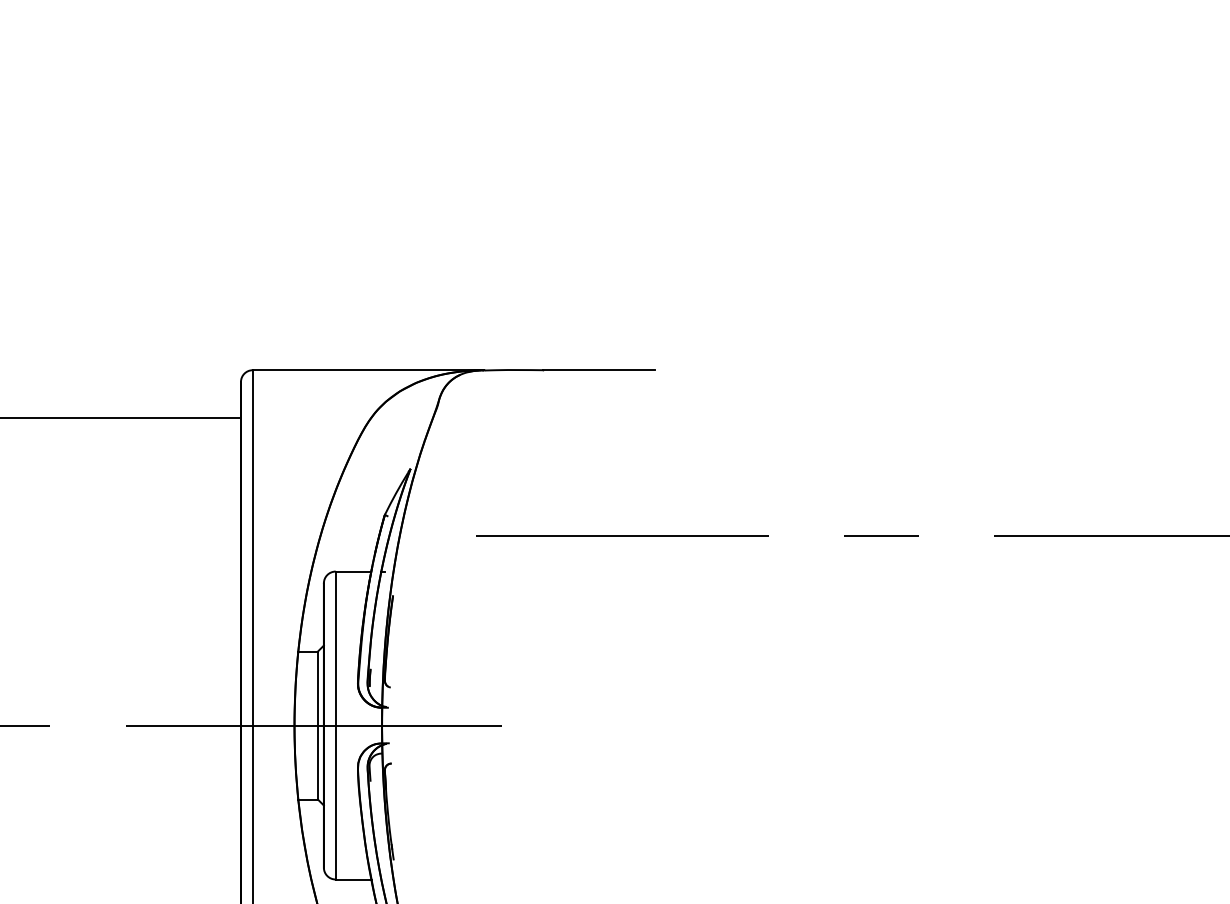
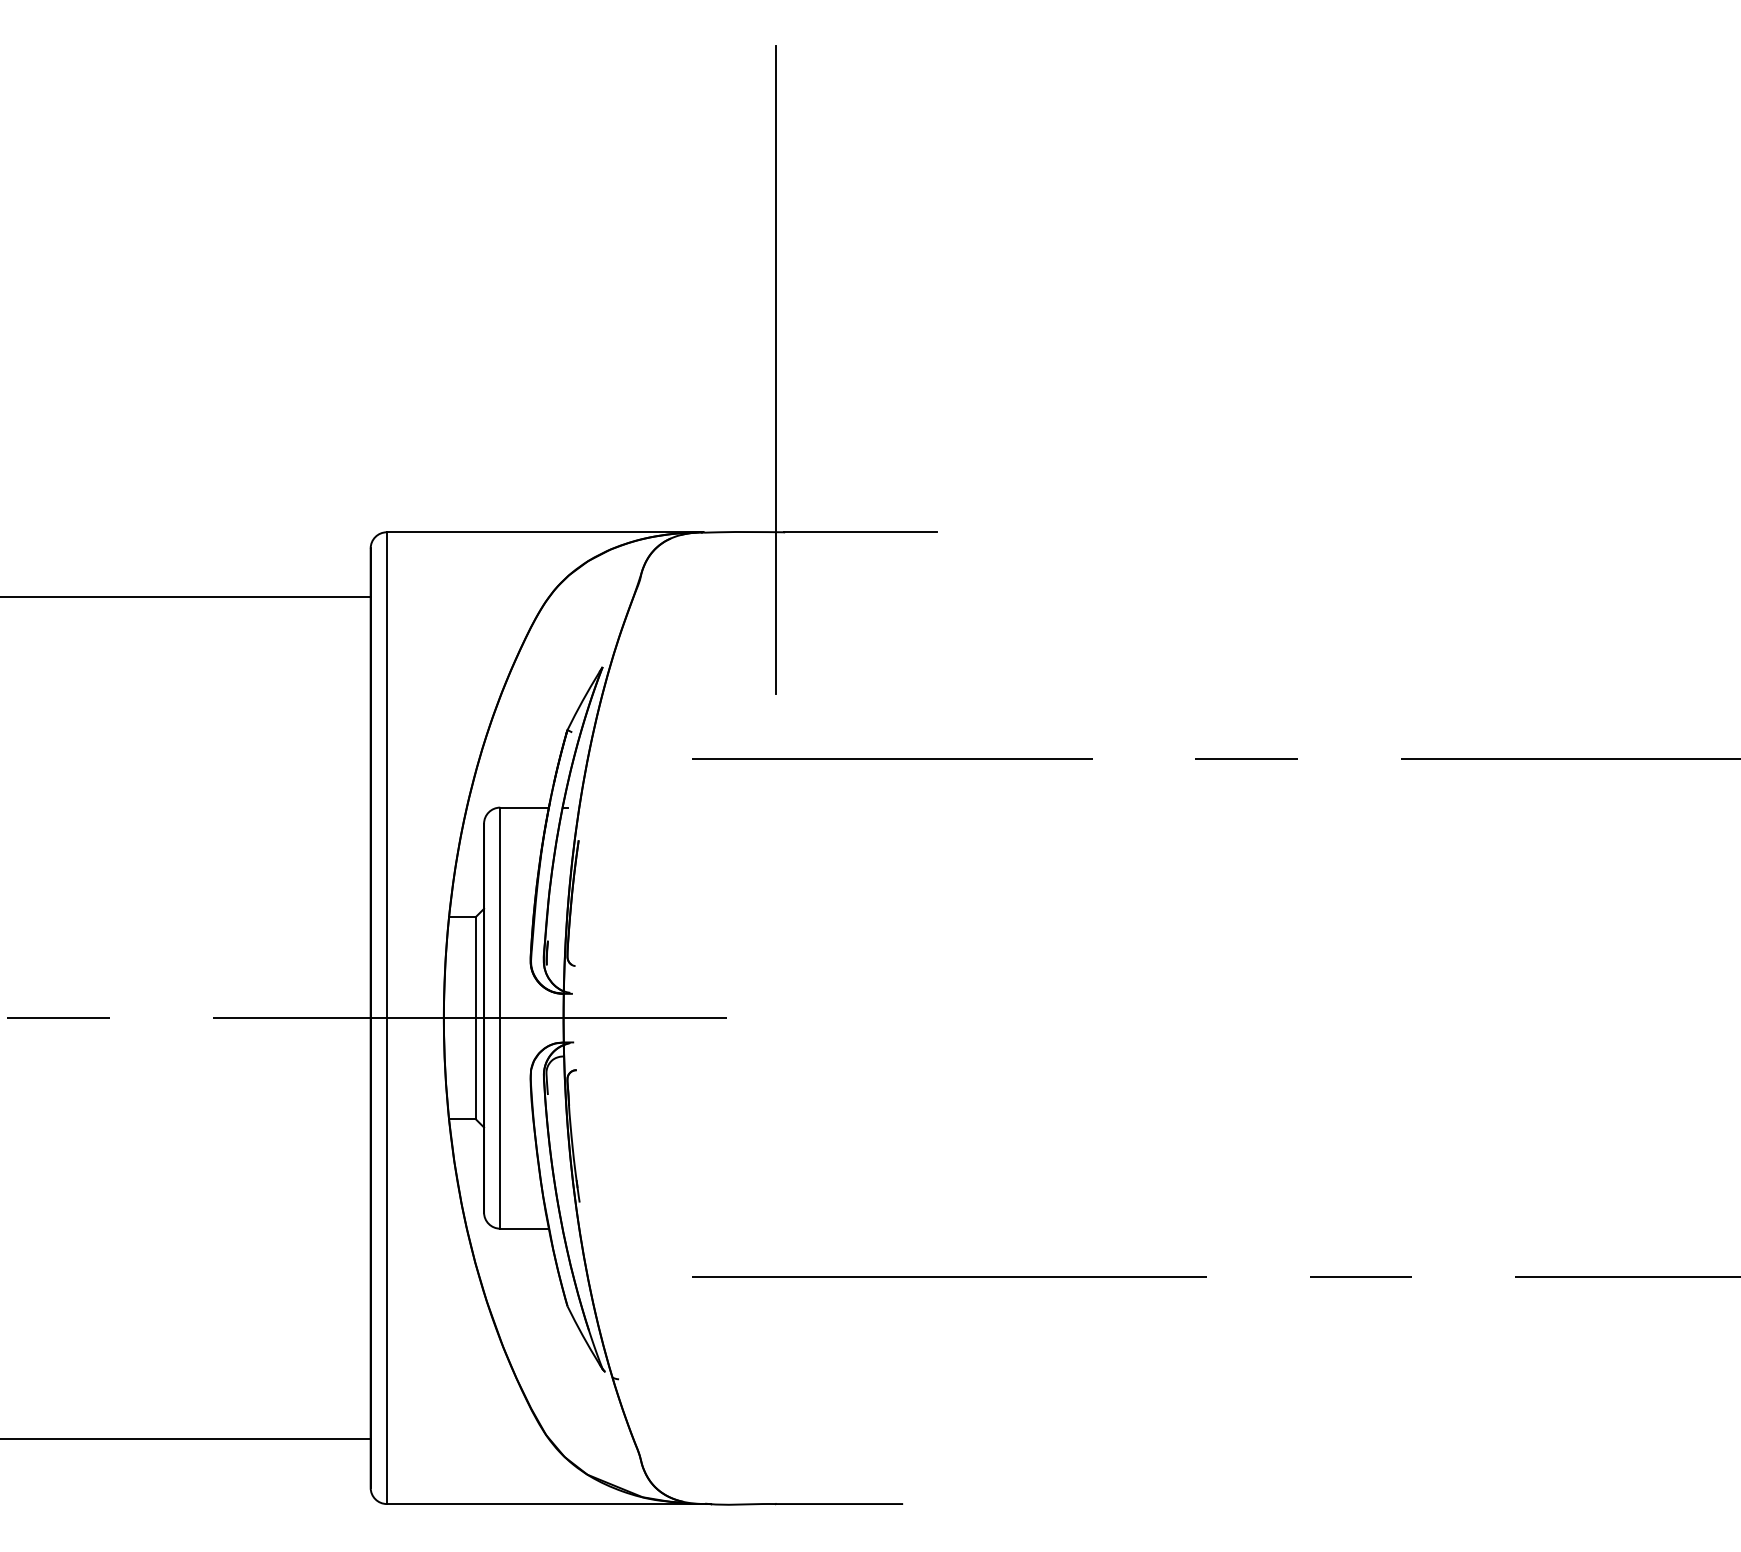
line: (537, 251) -> (775, 370), added

